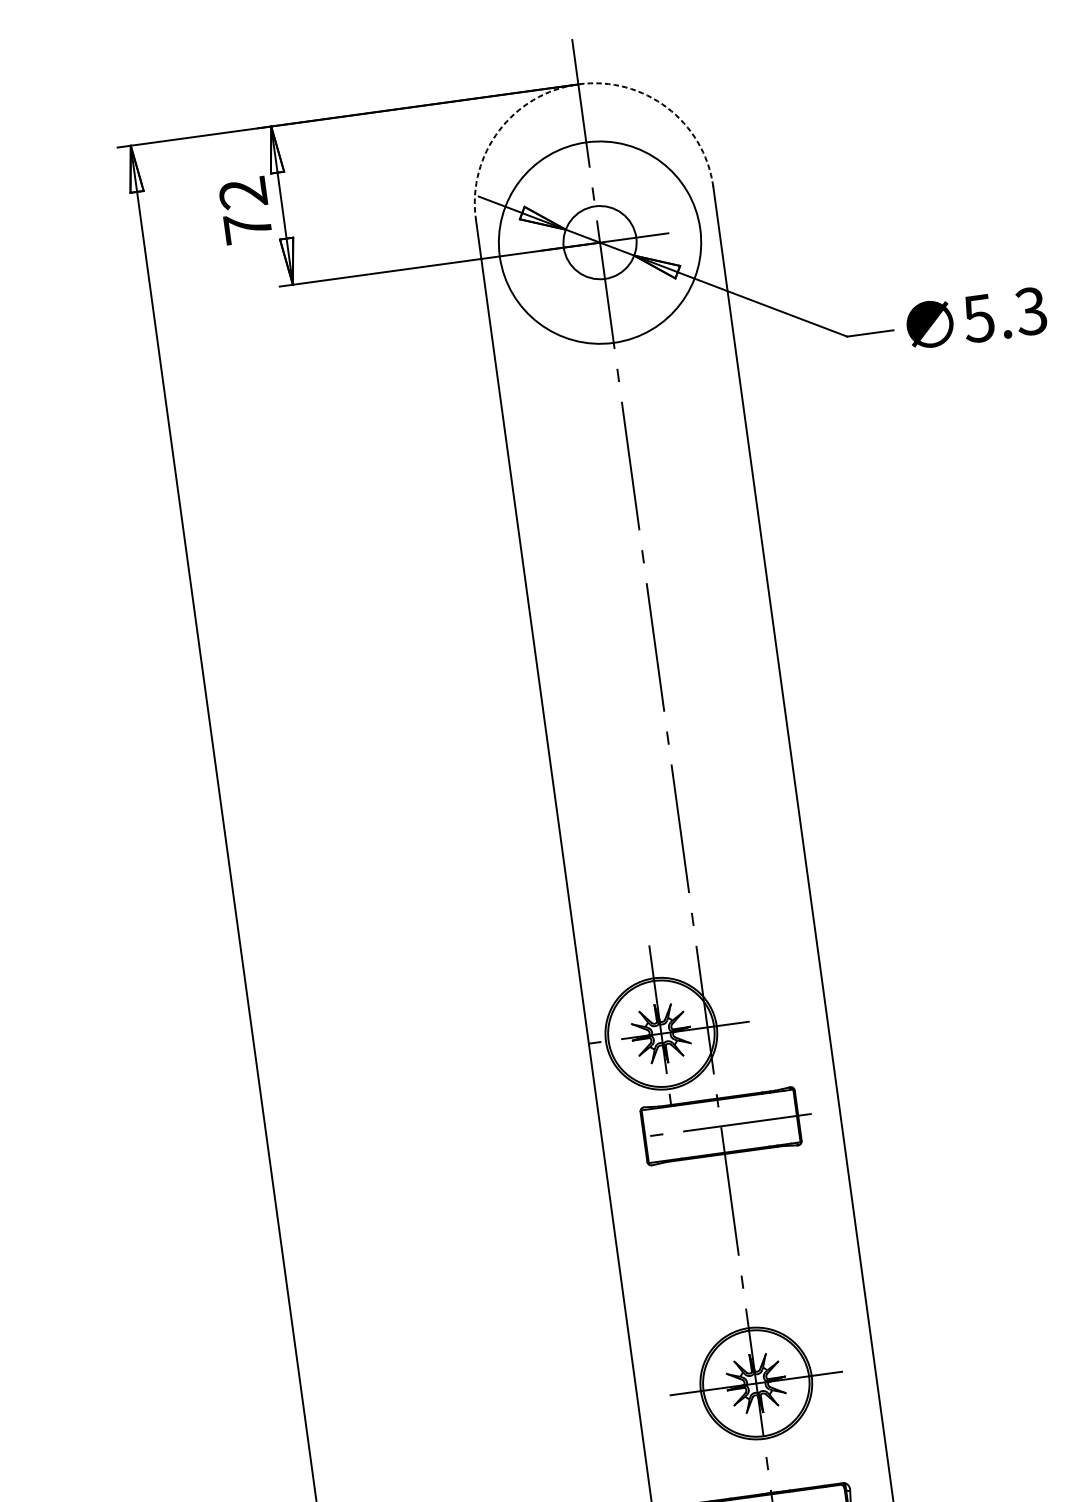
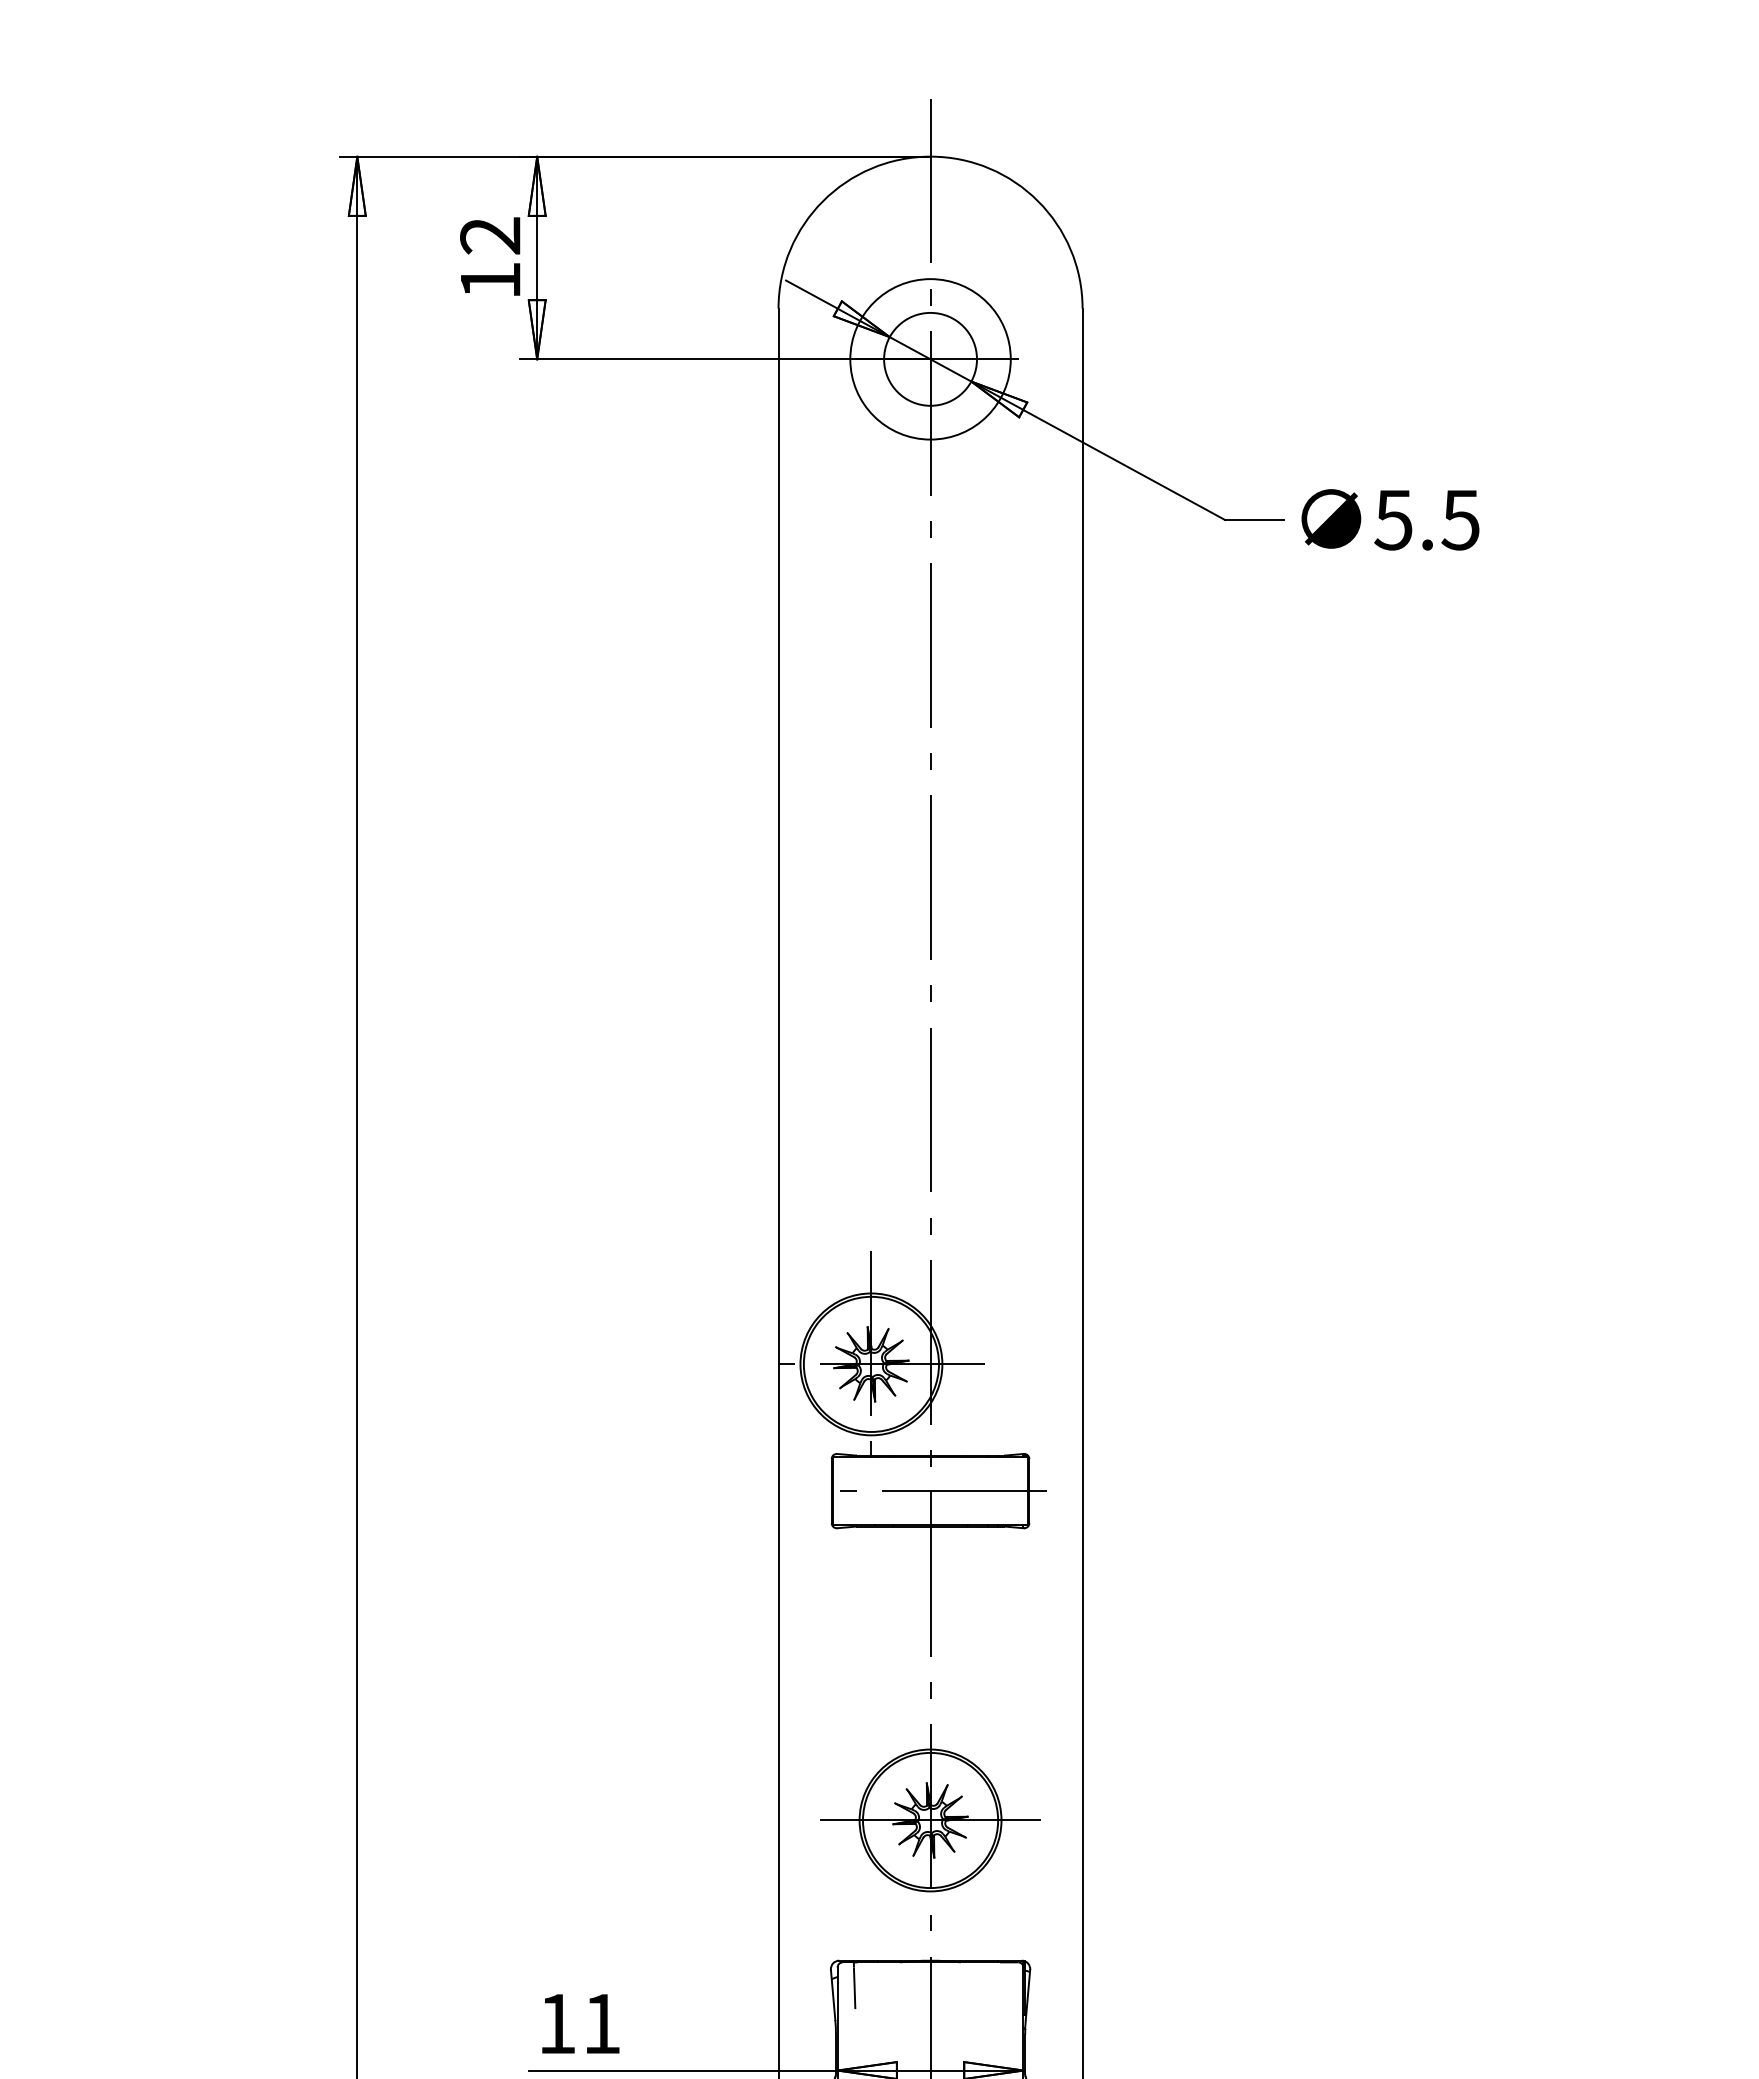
arc: (578, 84) -> (930, 156), dashed -> solid
text: (247, 227) -> (490, 279), 72 -> 12
circle: (600, 242) -> (930, 359), size x0.62
text: (1030, 311) -> (1460, 519), 5.3 -> 5.5

